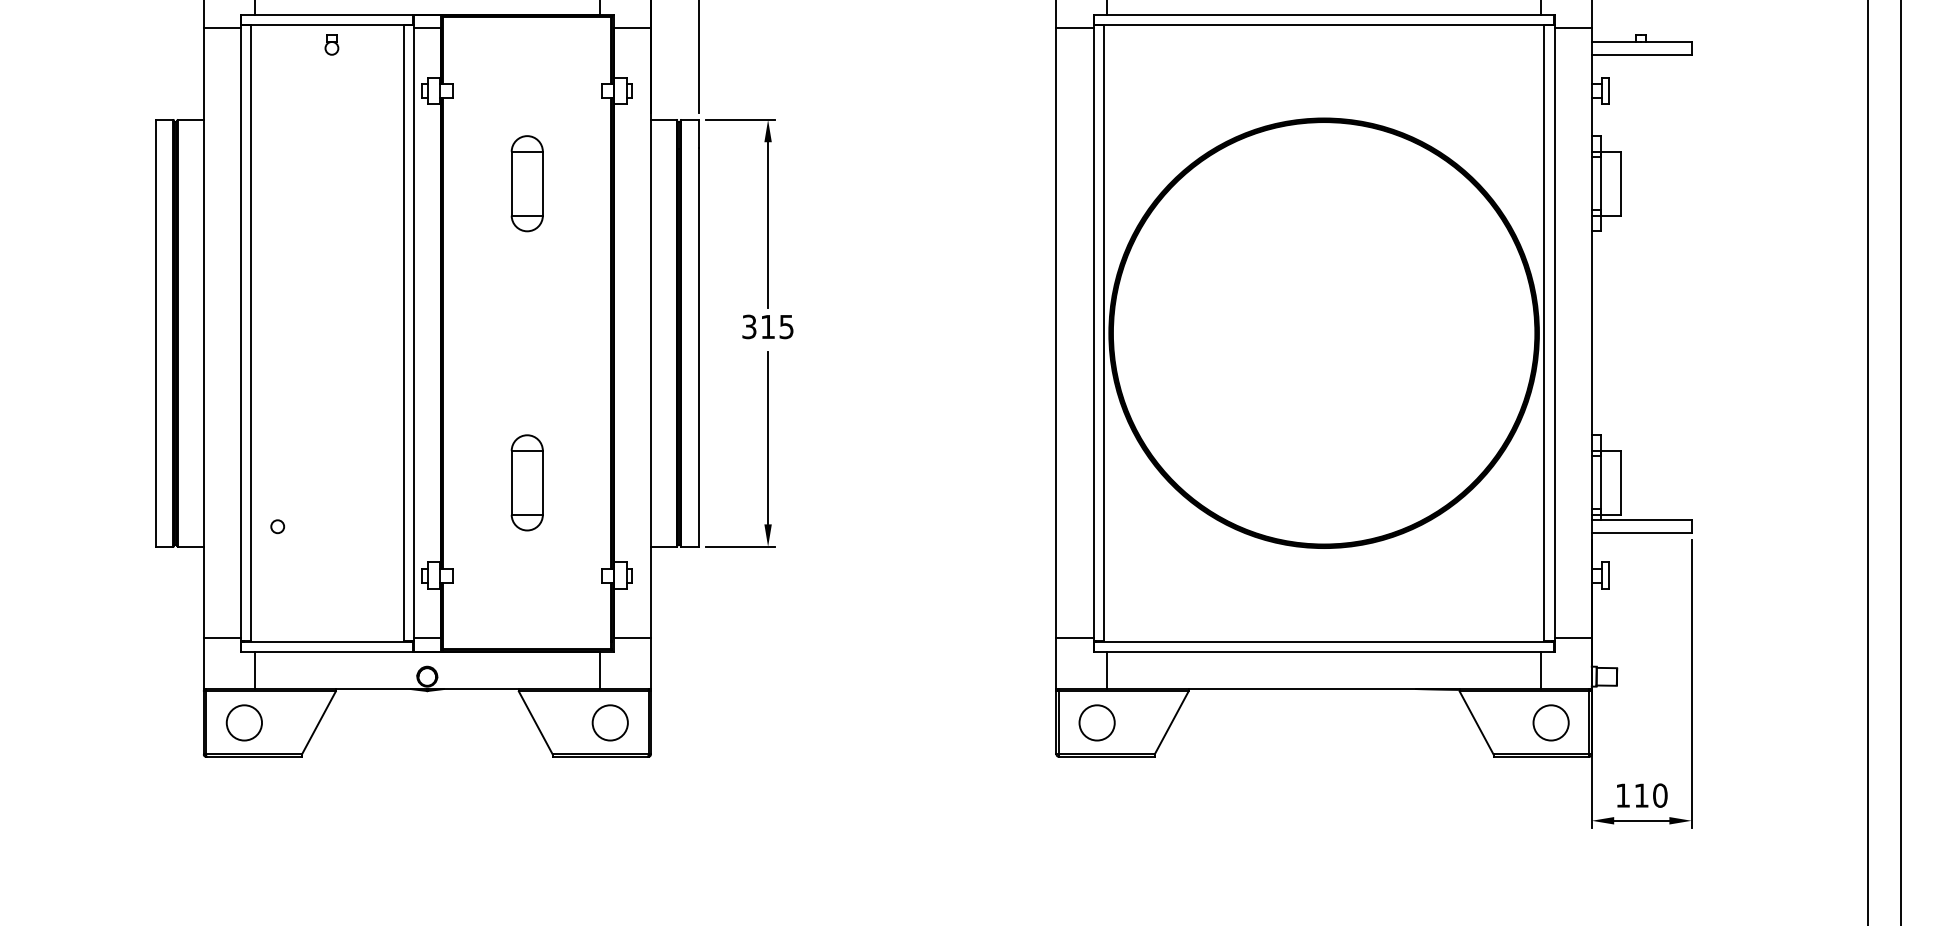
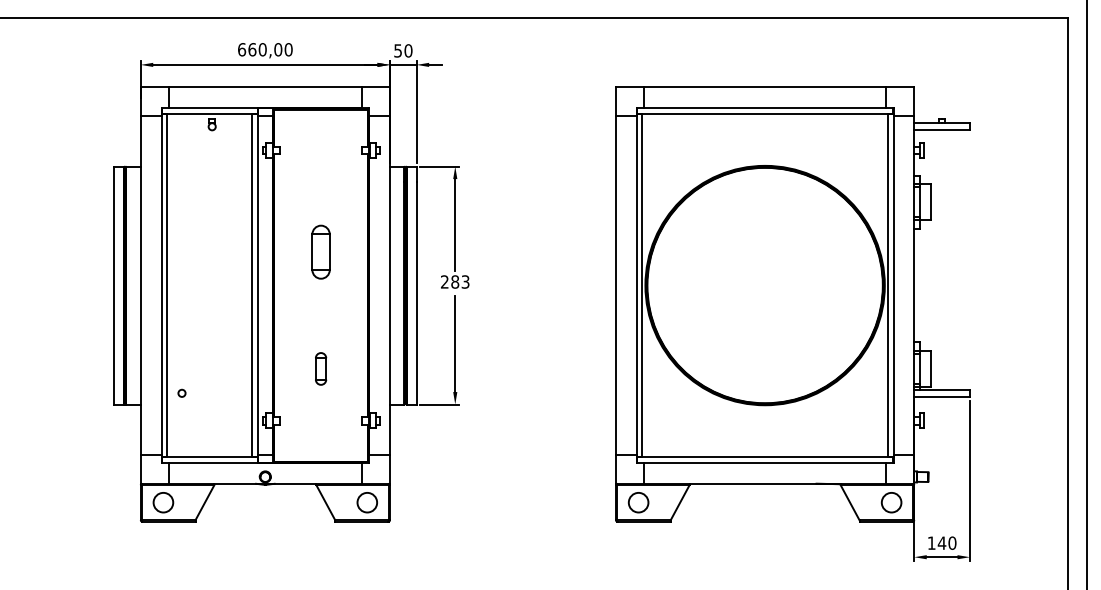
part: (526, 182) -> (320, 251), moved
text: (768, 326) -> (455, 281), 315 -> 283
part: (526, 482) -> (320, 368), size x0.6
text: (1640, 794) -> (941, 542), 110 -> 140

